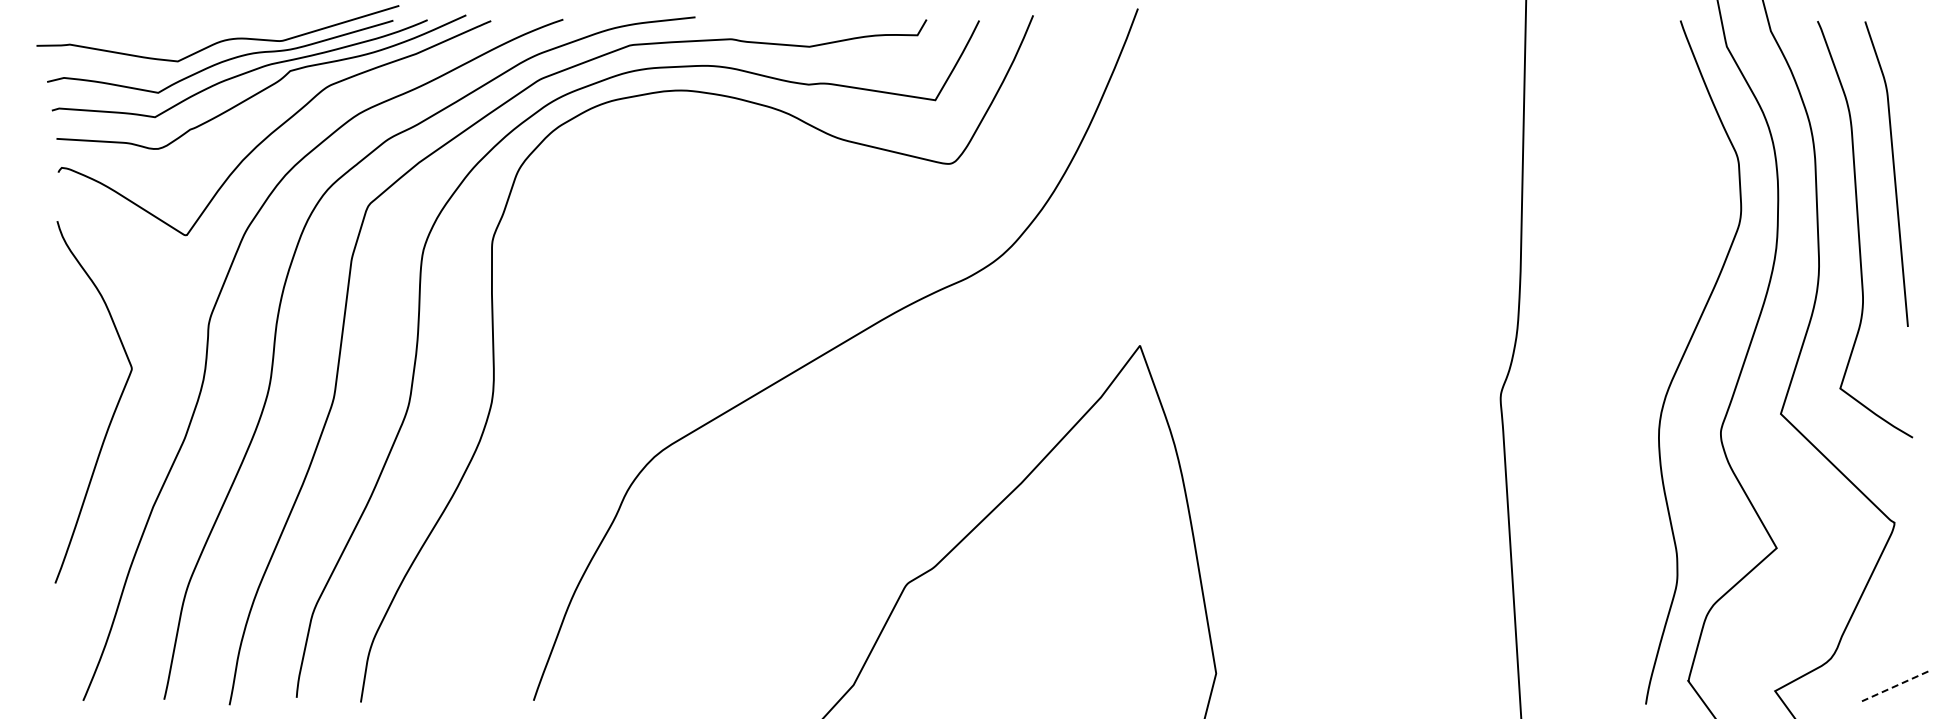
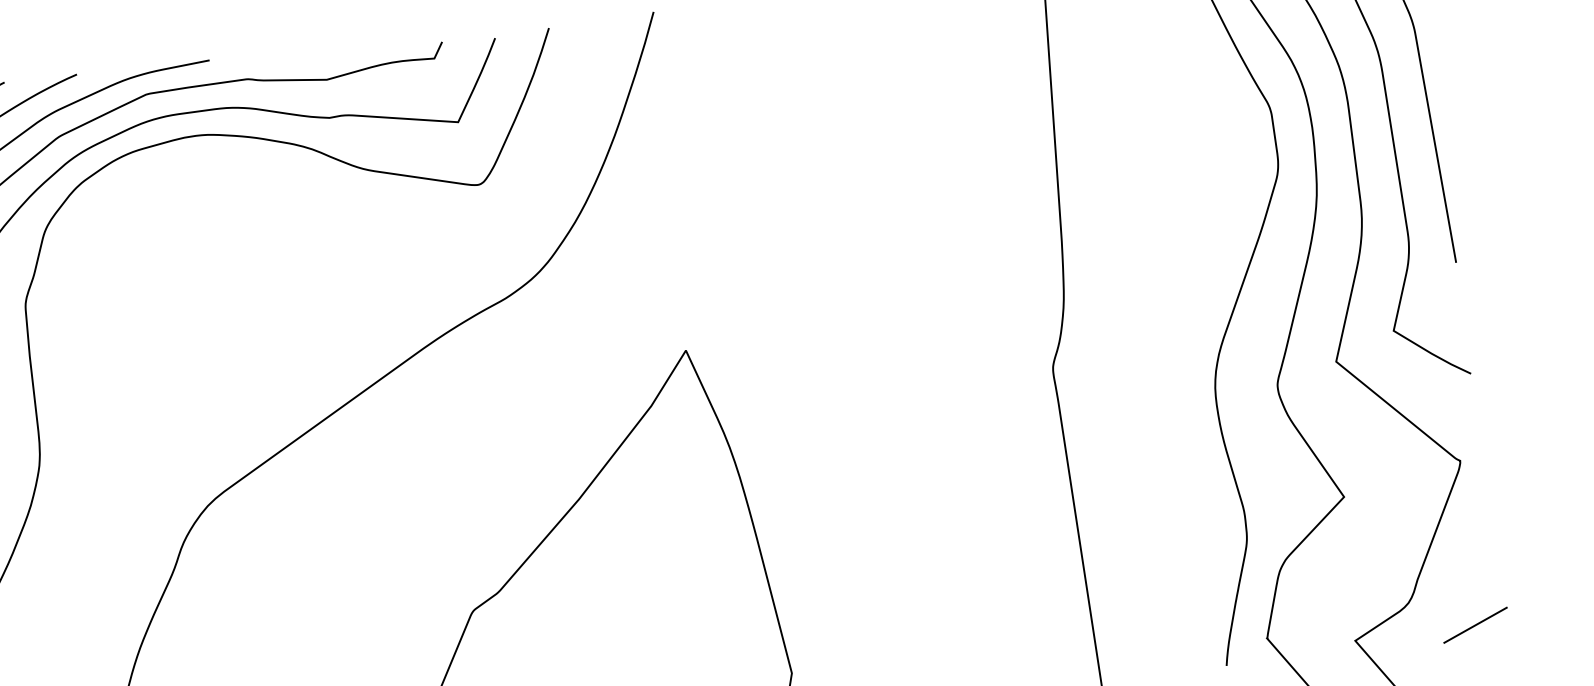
line: (1894, 686) -> (1474, 625), dashed -> solid

